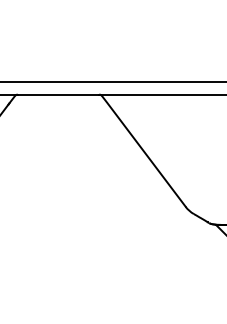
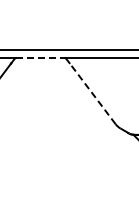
line: (58, 93) -> (40, 57), solid -> dashed
line: (146, 156) -> (92, 94), solid -> dashed

